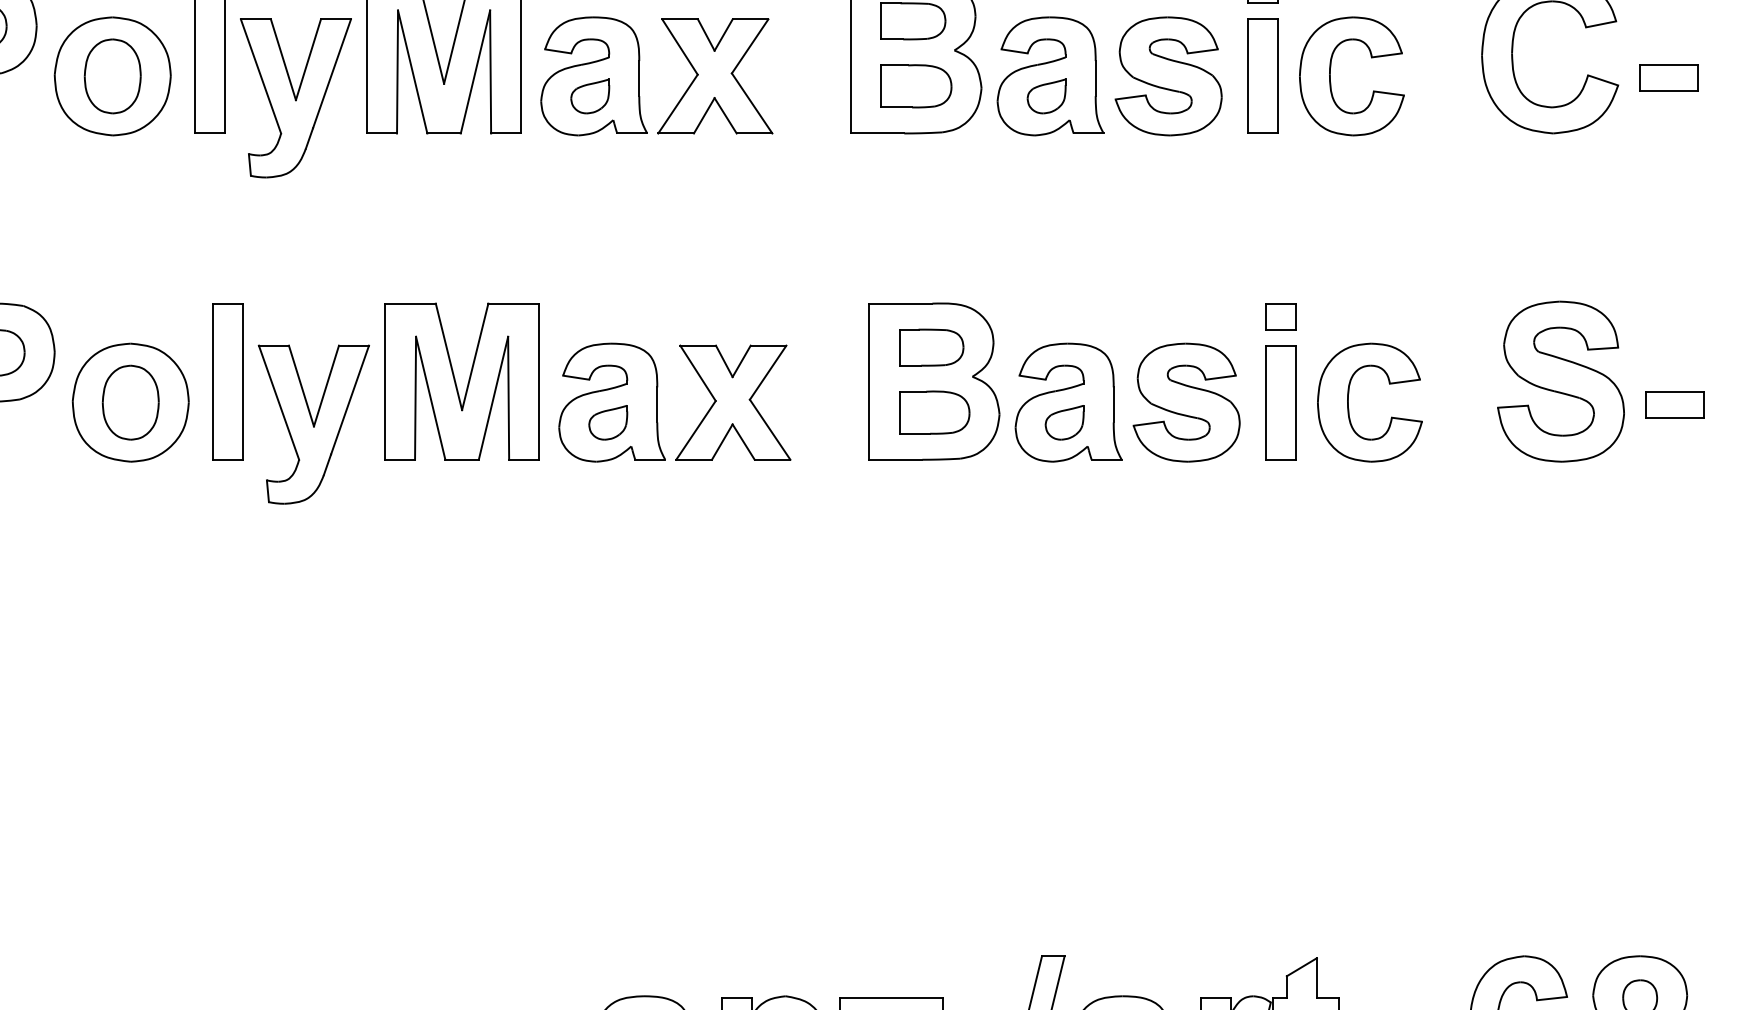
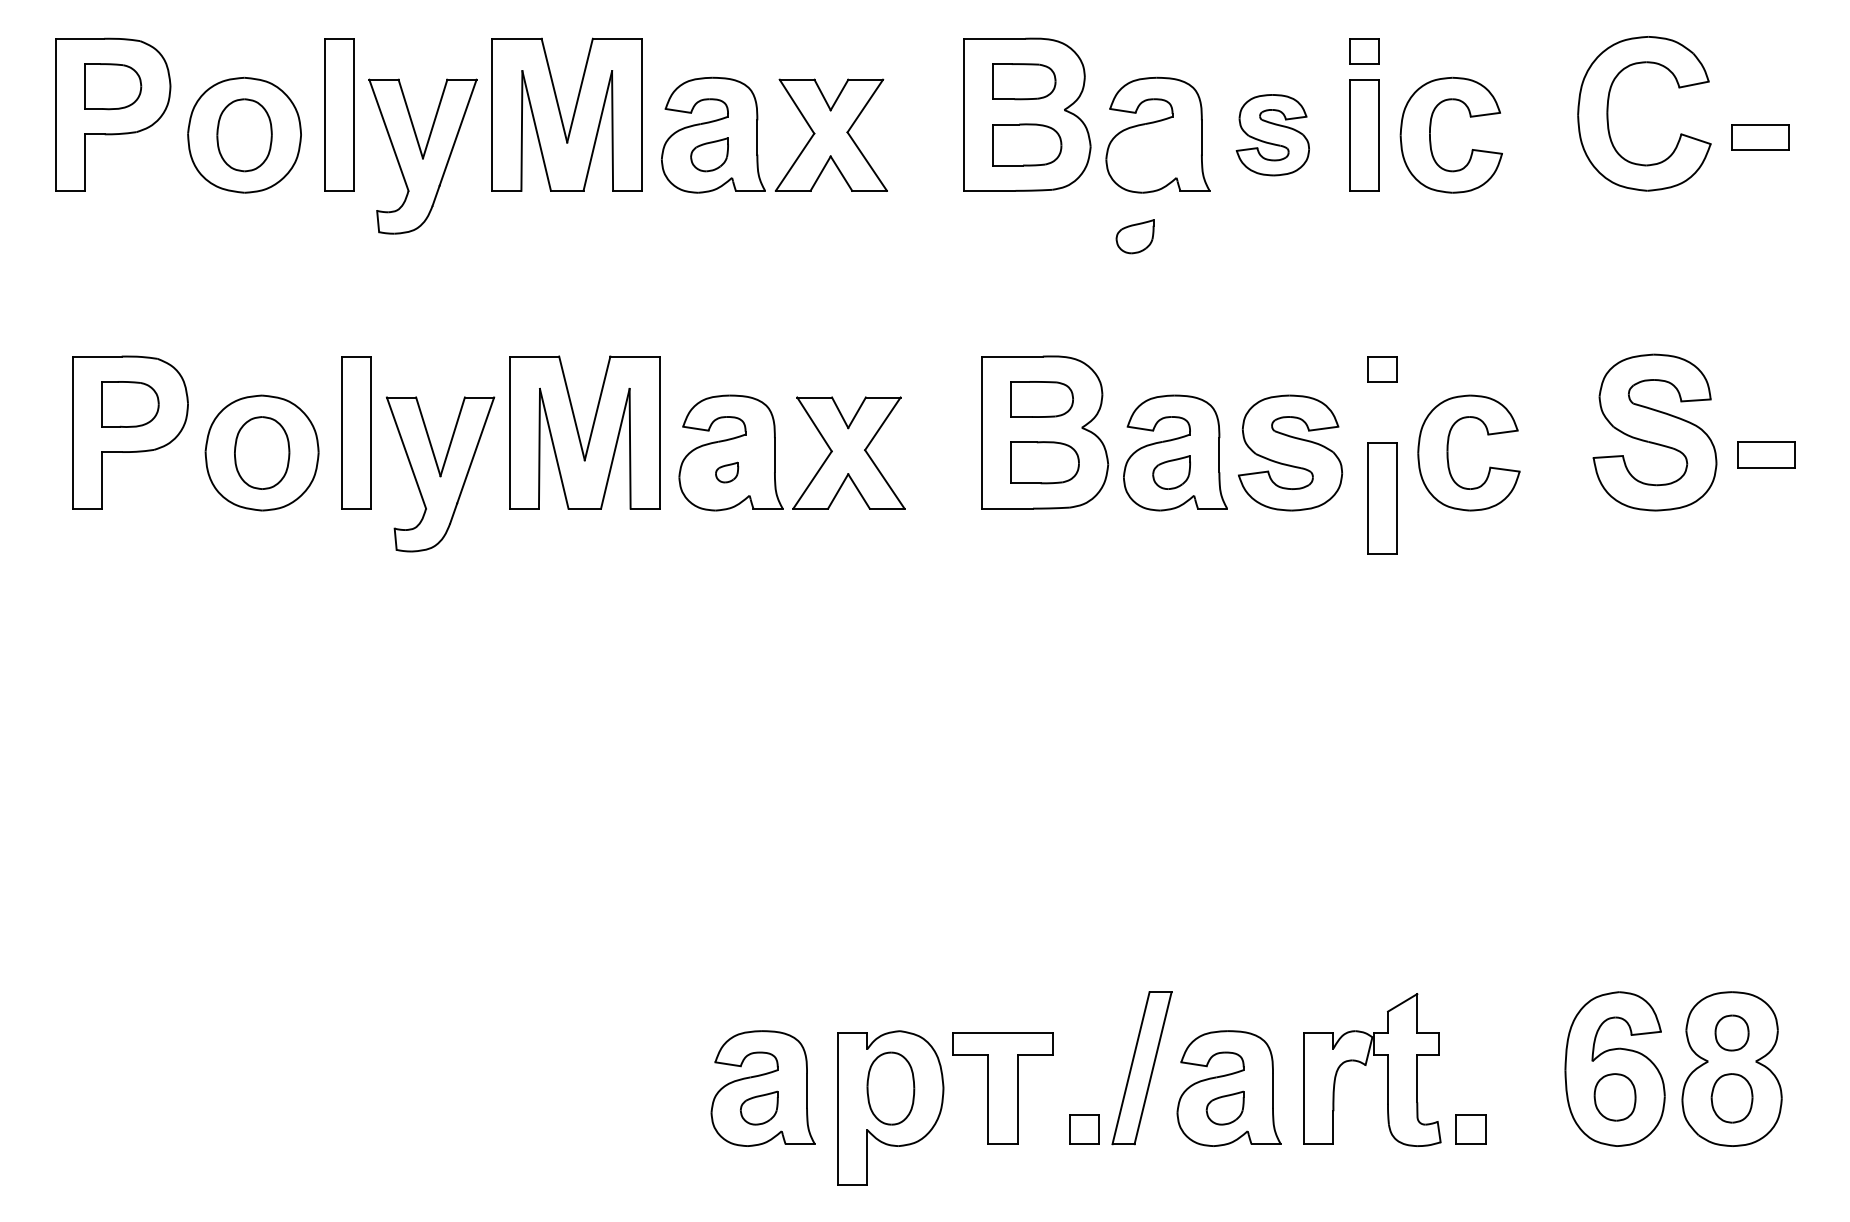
part: (1168, 75) -> (1272, 134), size x0.7
part: (1046, 96) -> (1134, 236), moved
part: (1281, 403) -> (1382, 498), moved
part: (607, 422) -> (726, 472), size x0.6

